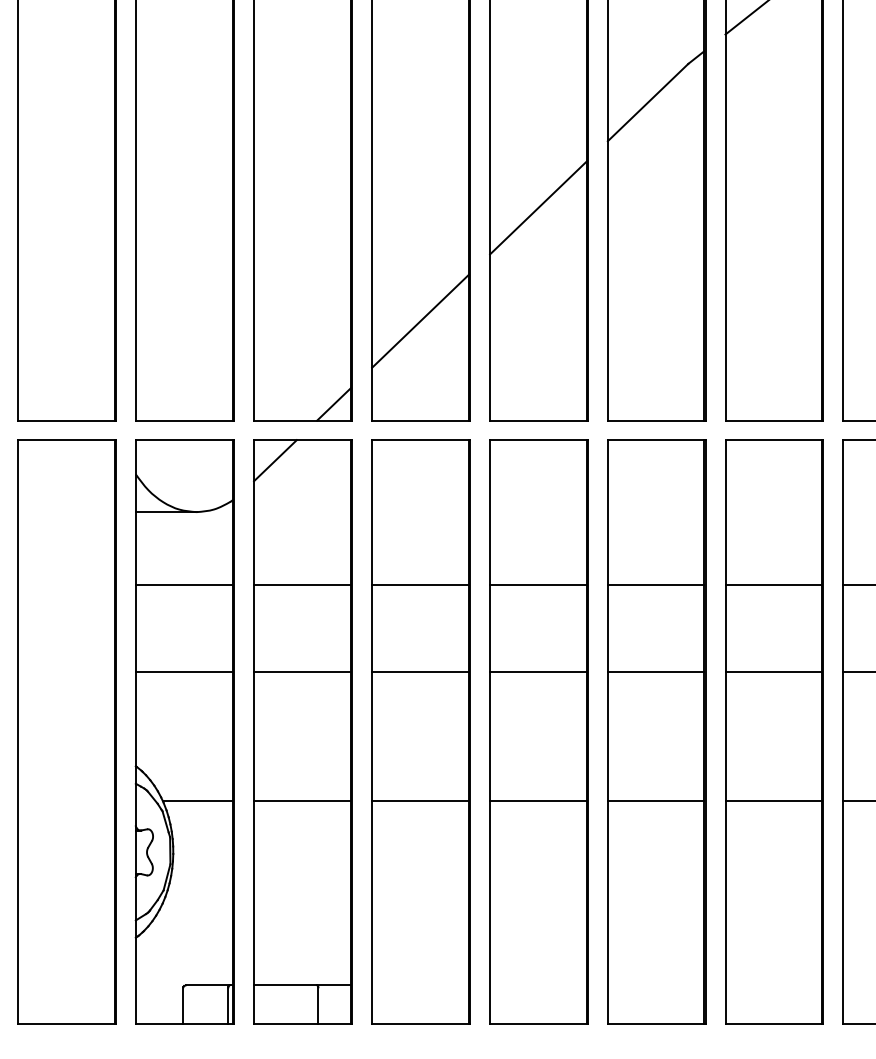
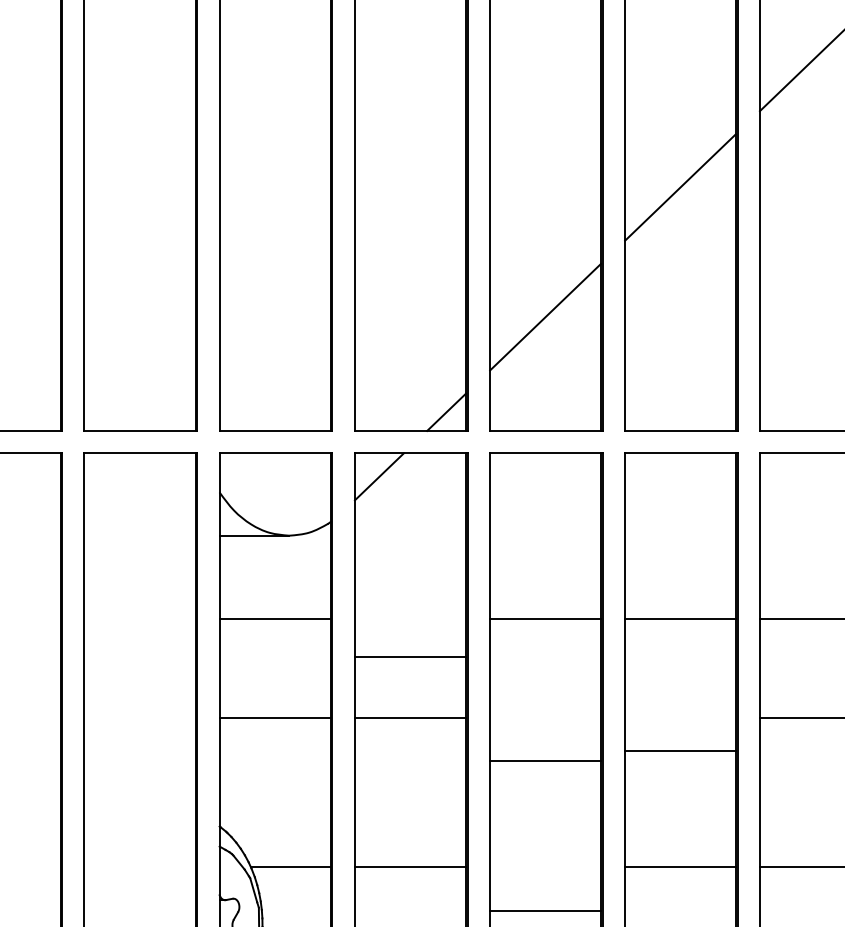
line: (302, 585) -> (410, 657), moved
line: (420, 671) -> (545, 760), moved
line: (538, 671) -> (680, 750), moved
line: (420, 801) -> (545, 911), moved

